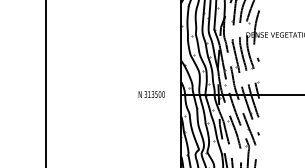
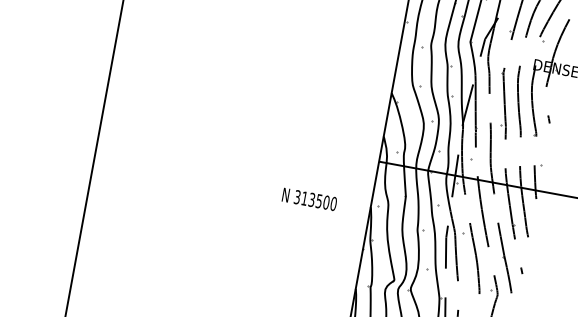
text: (151, 94) -> (309, 199), moved

